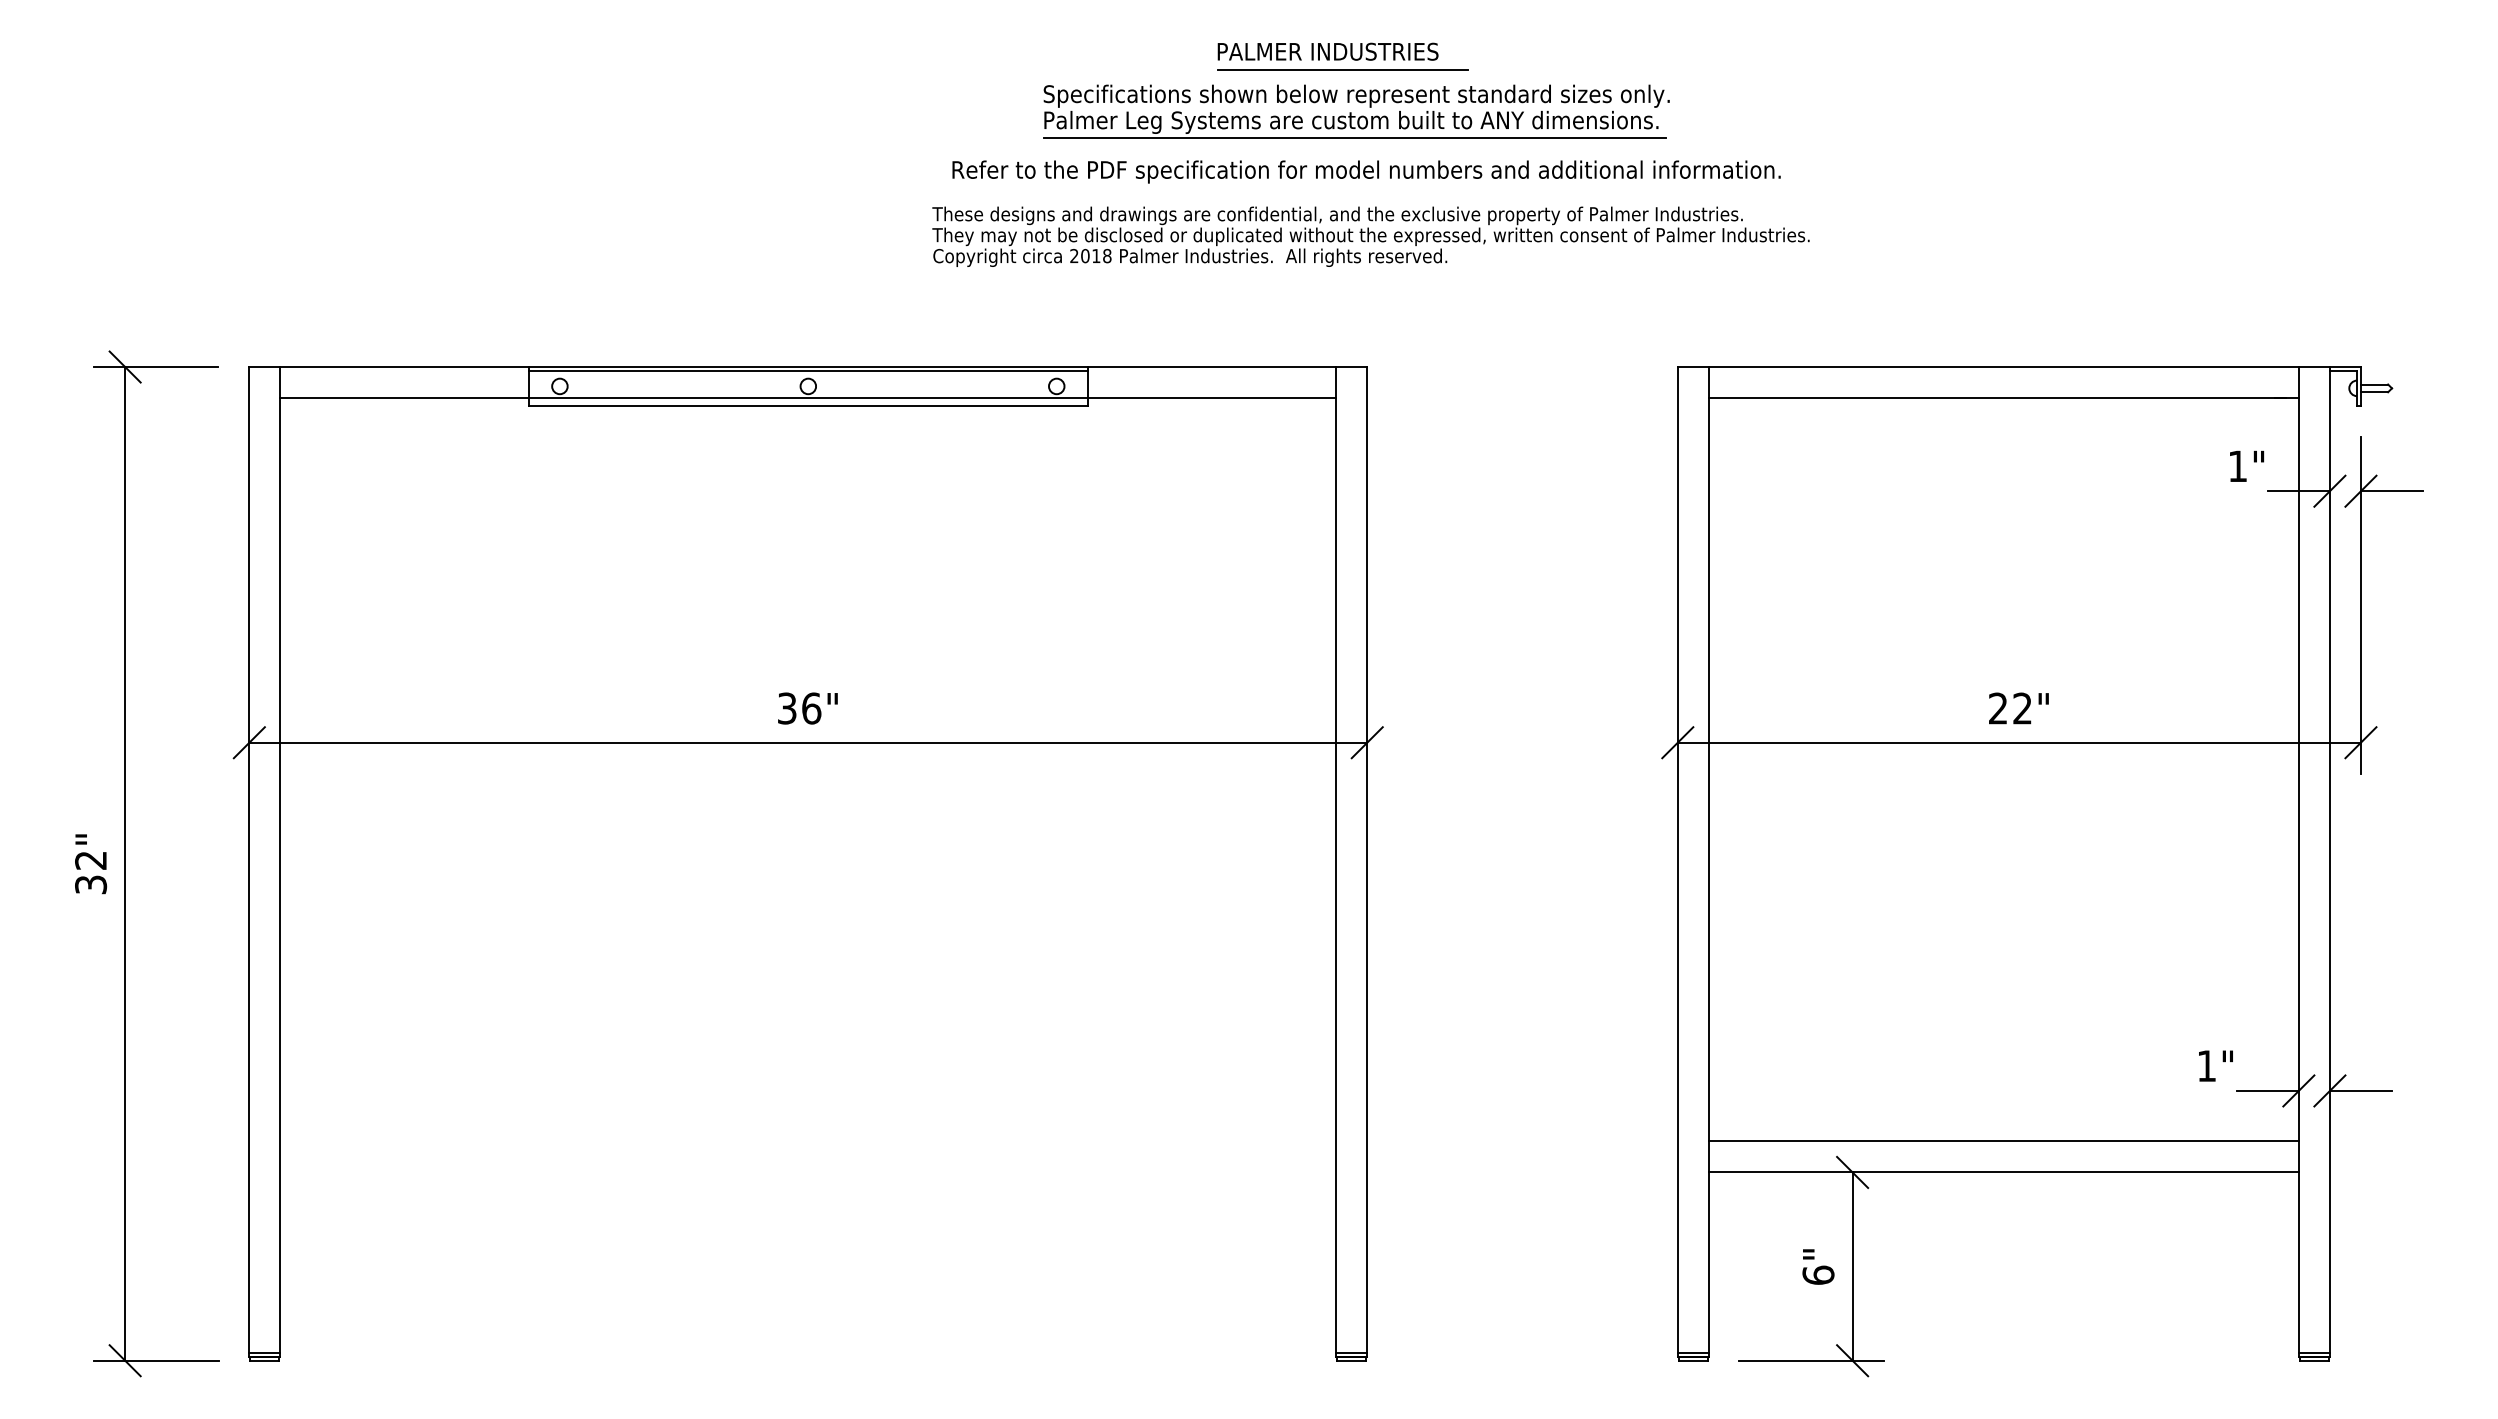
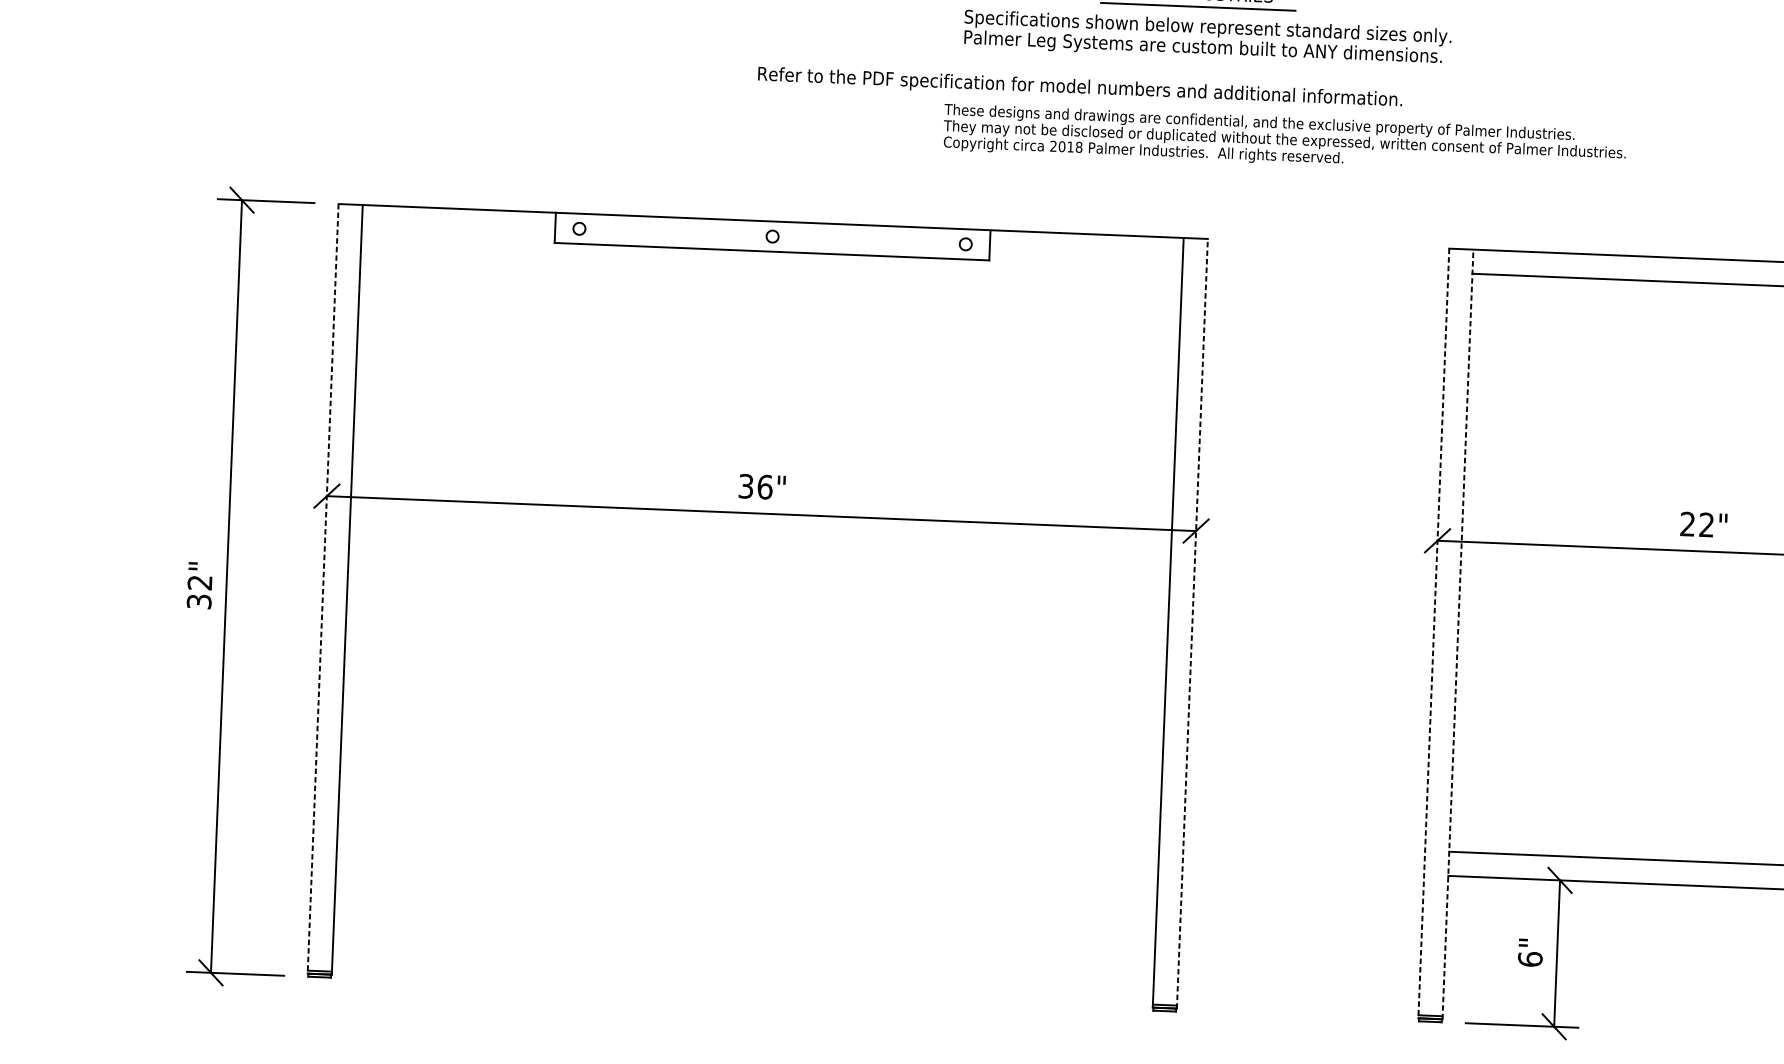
line: (1354, 138) -> (1205, 60), removed
text: (1366, 171) -> (1080, 87), moved
text: (1370, 236) -> (1284, 140), moved
line: (807, 370) -> (772, 224), removed
line: (808, 398) -> (772, 245), removed
line: (249, 861) -> (323, 588), solid -> dashed
line: (1367, 861) -> (1192, 623), solid -> dashed
line: (1677, 861) -> (1433, 633), solid -> dashed
line: (1708, 861) -> (1457, 634), solid -> dashed

